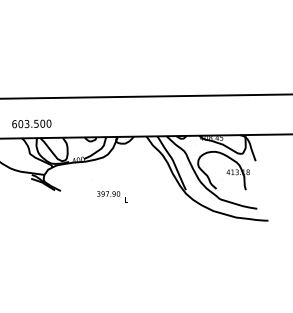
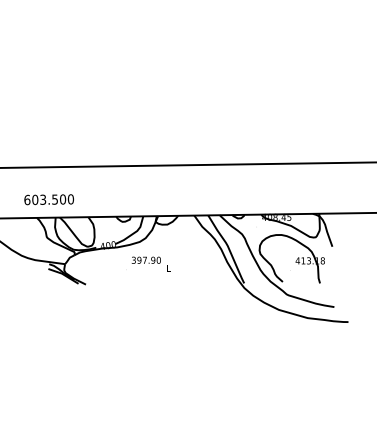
text: (111, 196) -> (150, 263), moved

